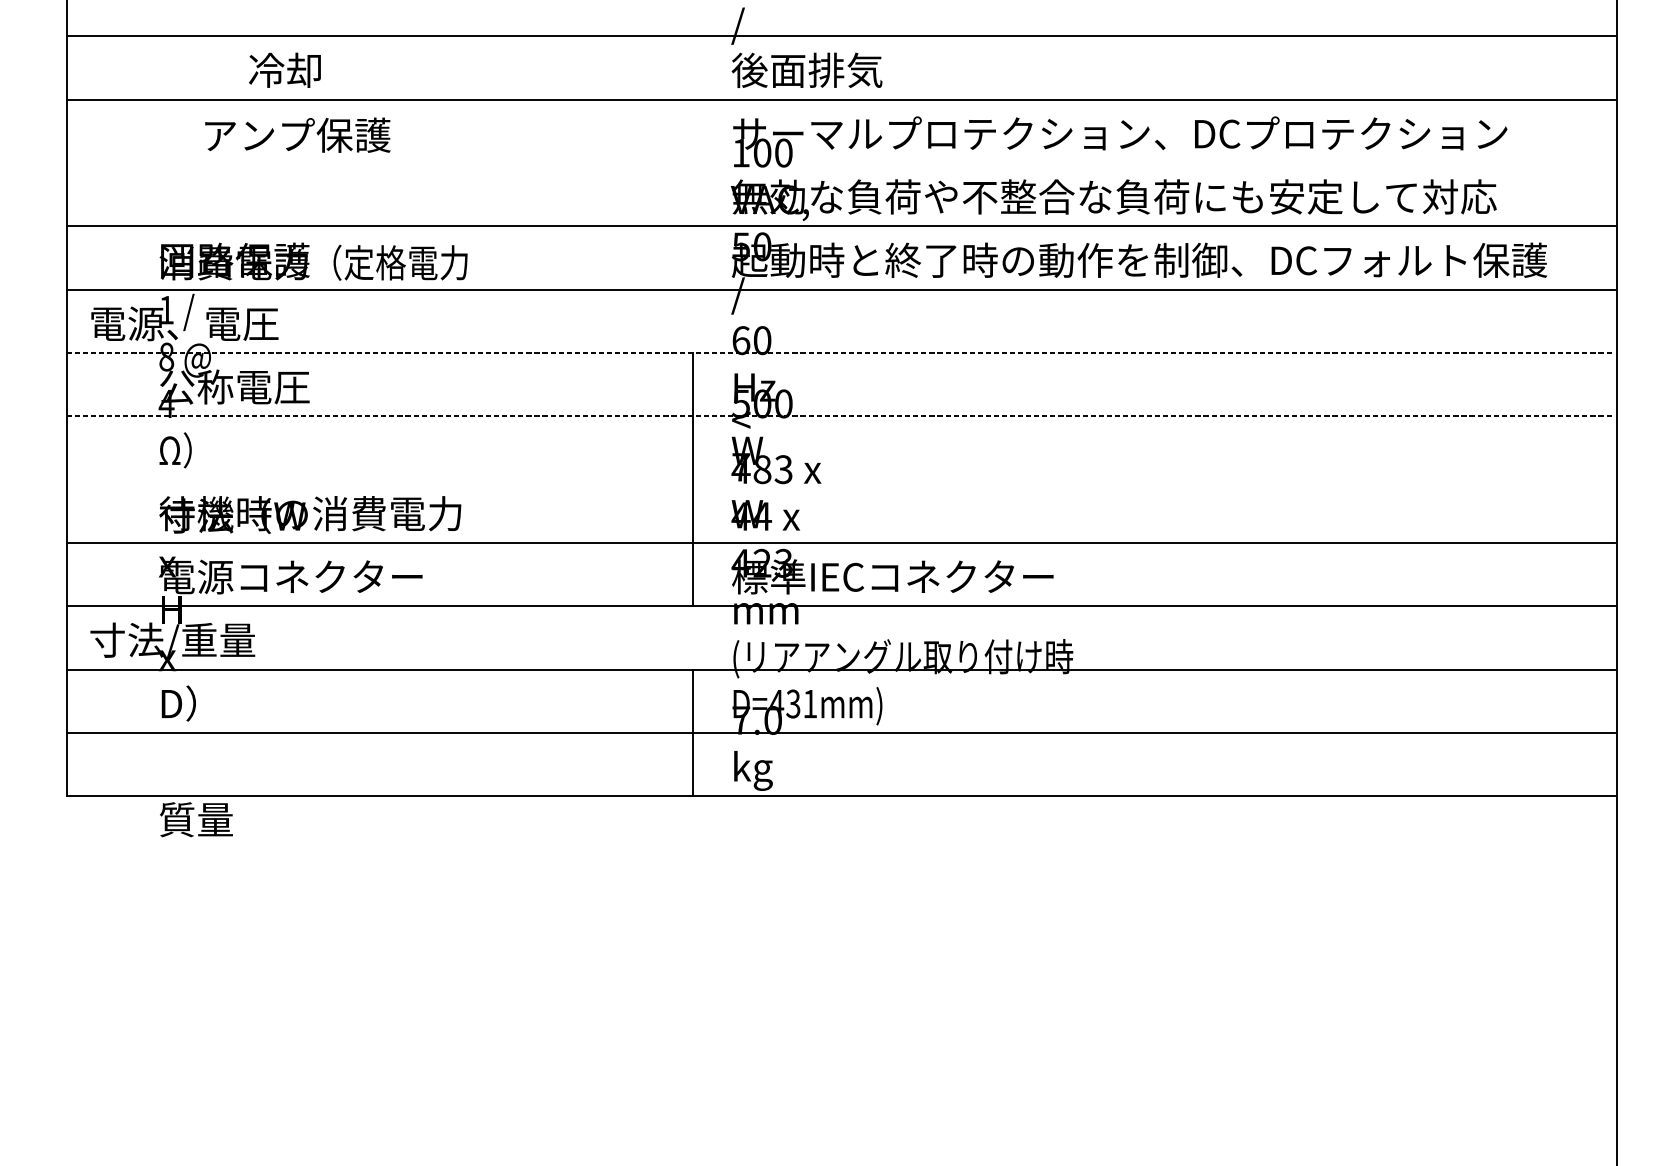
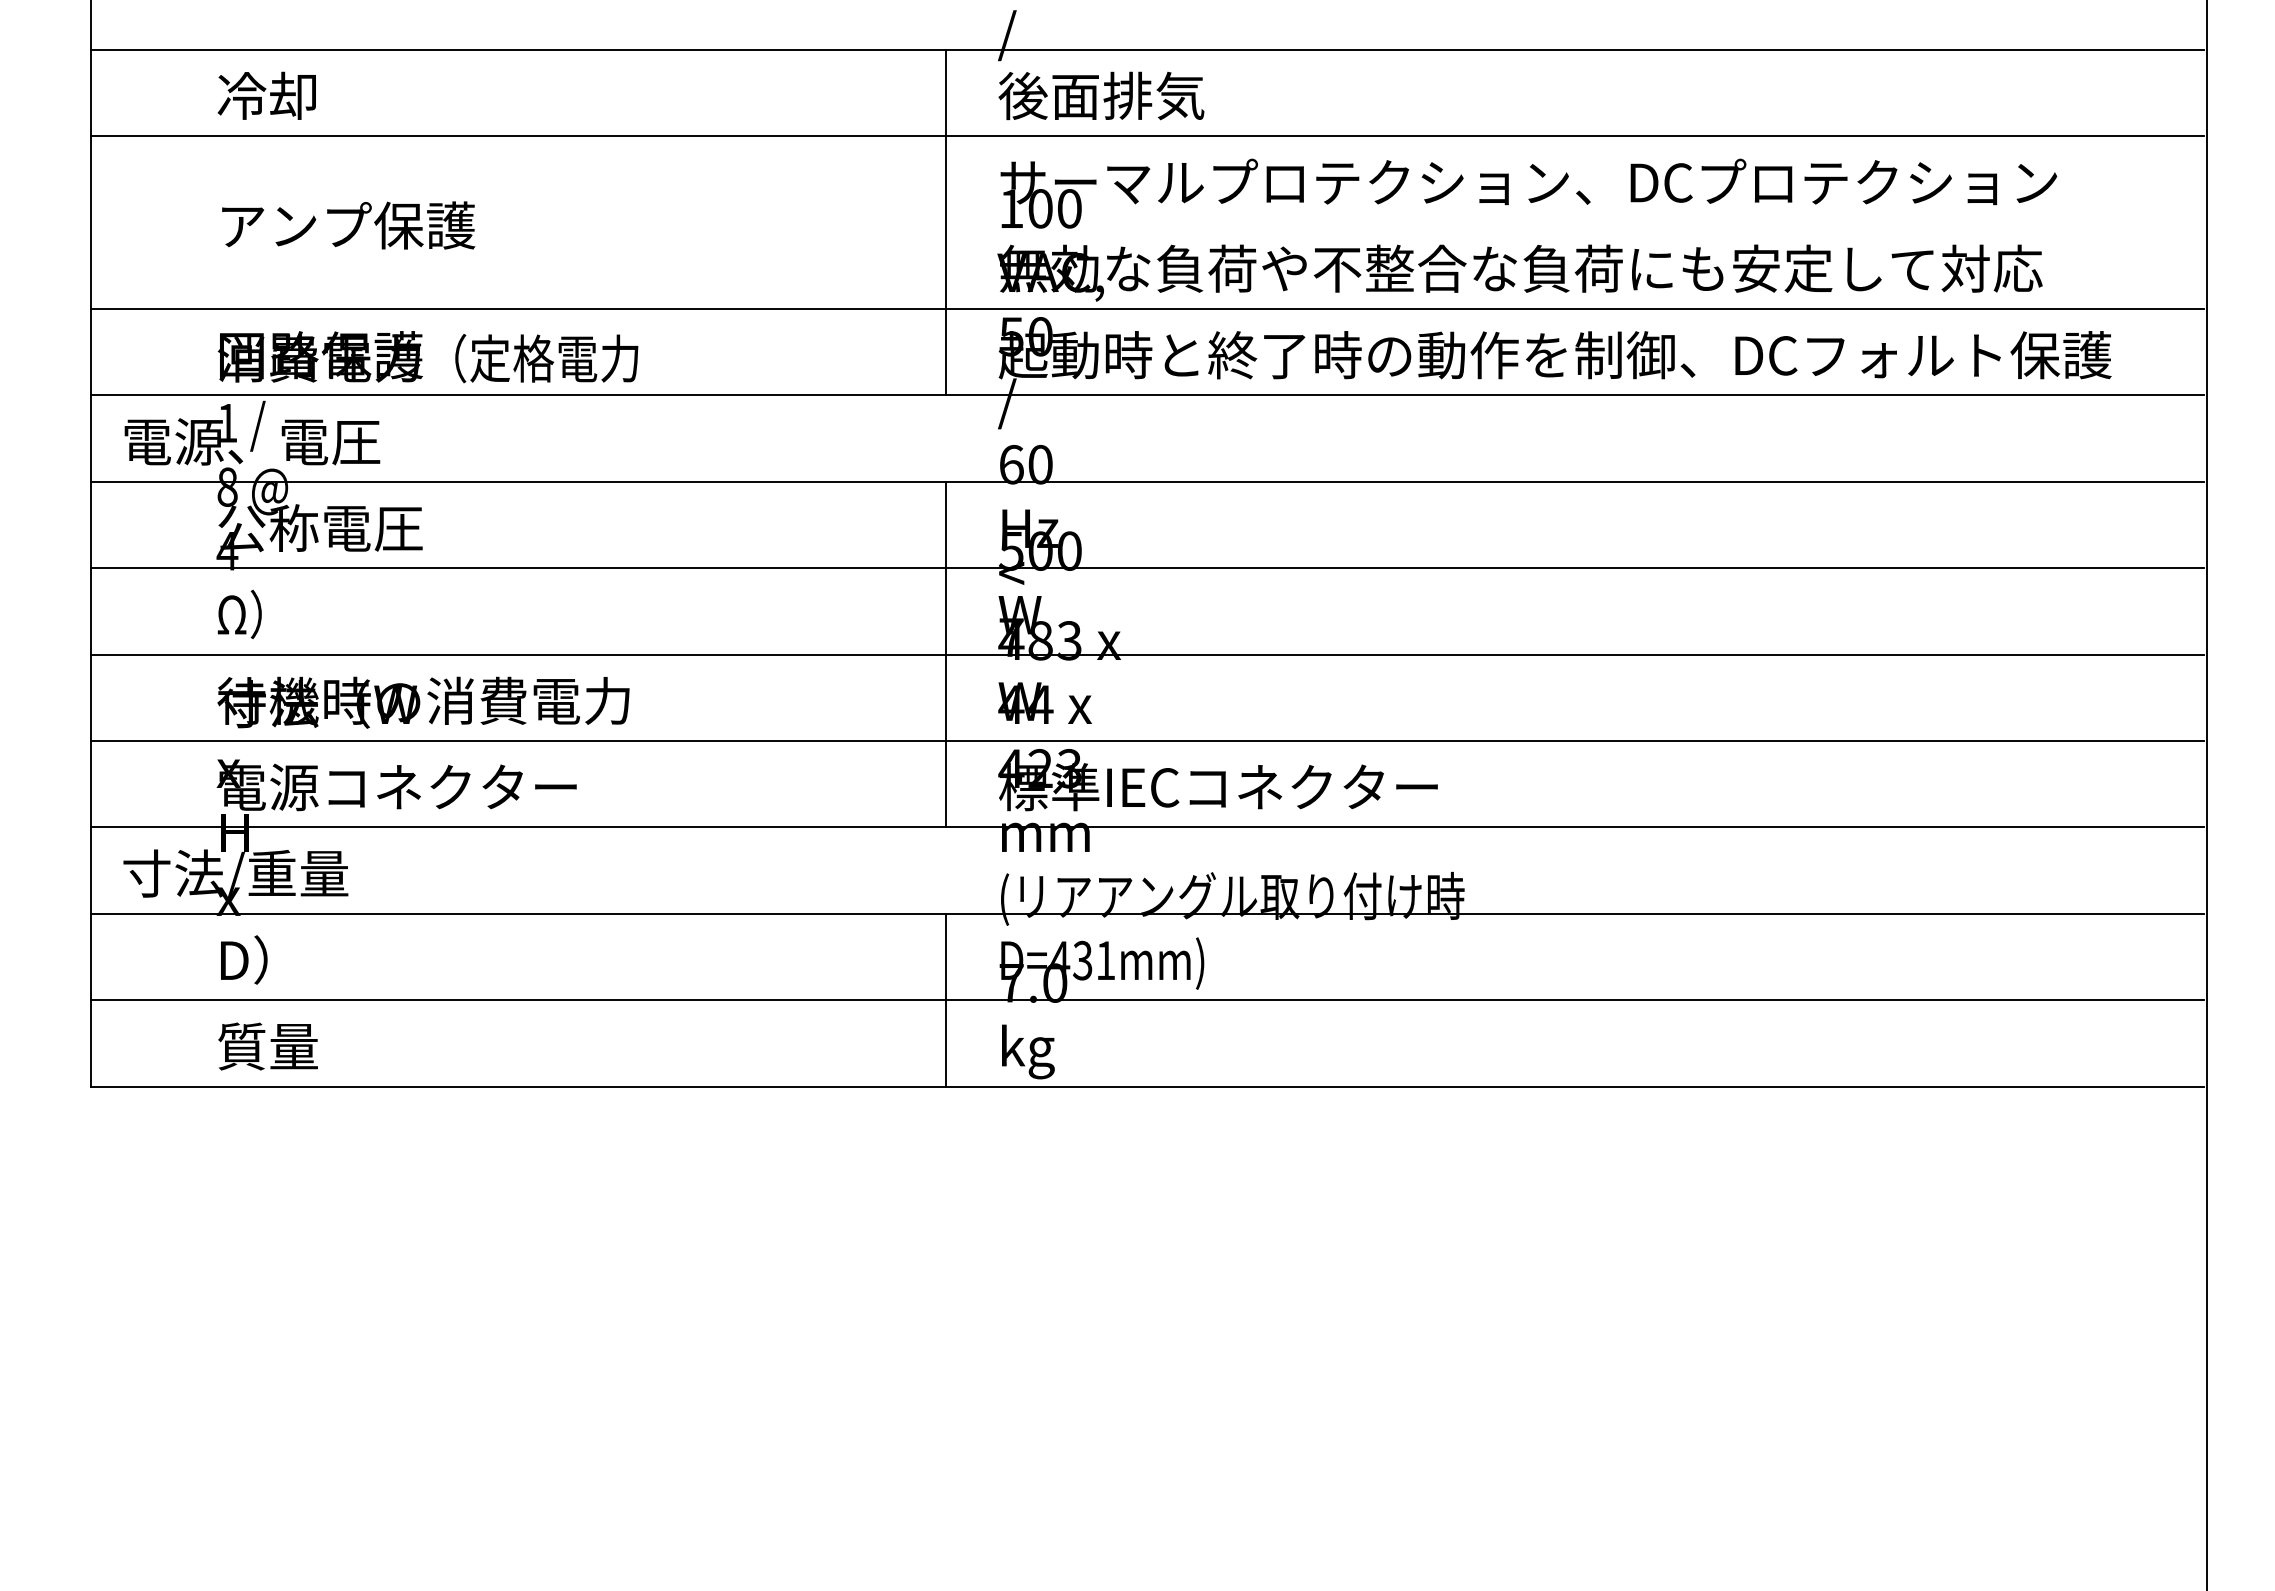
text: (284, 70) -> (266, 95), moved
text: (297, 135) -> (348, 225), moved
line: (693, 163) -> (946, 222), added
line: (841, 352) -> (1148, 481), dashed -> solid
line: (841, 416) -> (1148, 568), dashed -> solid
line: (840, 479) -> (1147, 654), added
text: (195, 819) -> (267, 1046), moved

